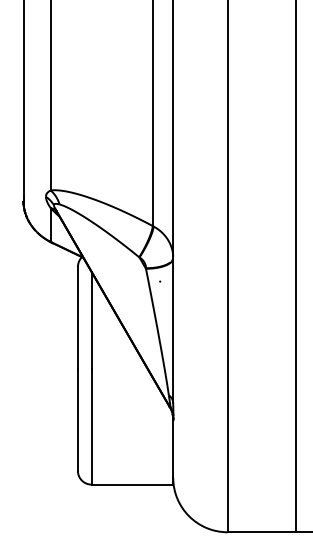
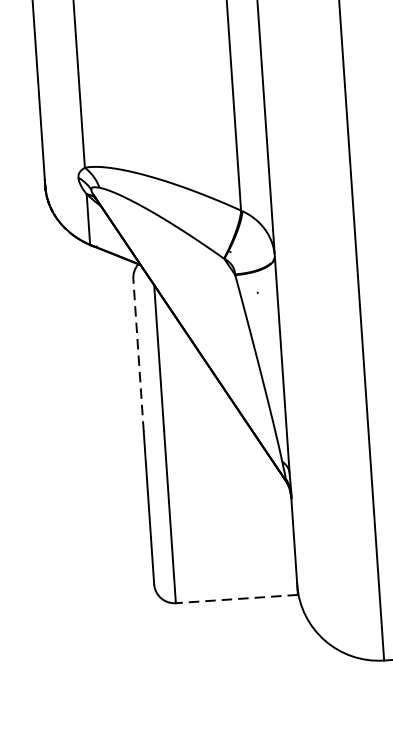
line: (77, 317) -> (137, 354), solid -> dashed
line: (132, 484) -> (237, 598), solid -> dashed

